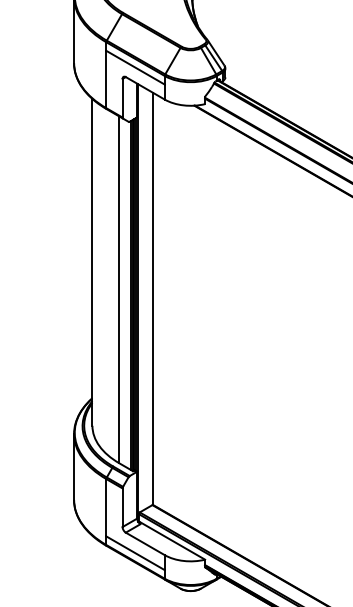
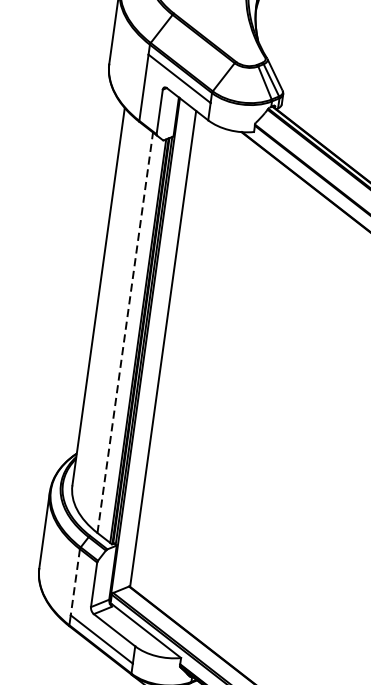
line: (119, 289) -> (125, 332), solid -> dashed
line: (106, 507) -> (75, 581), solid -> dashed

